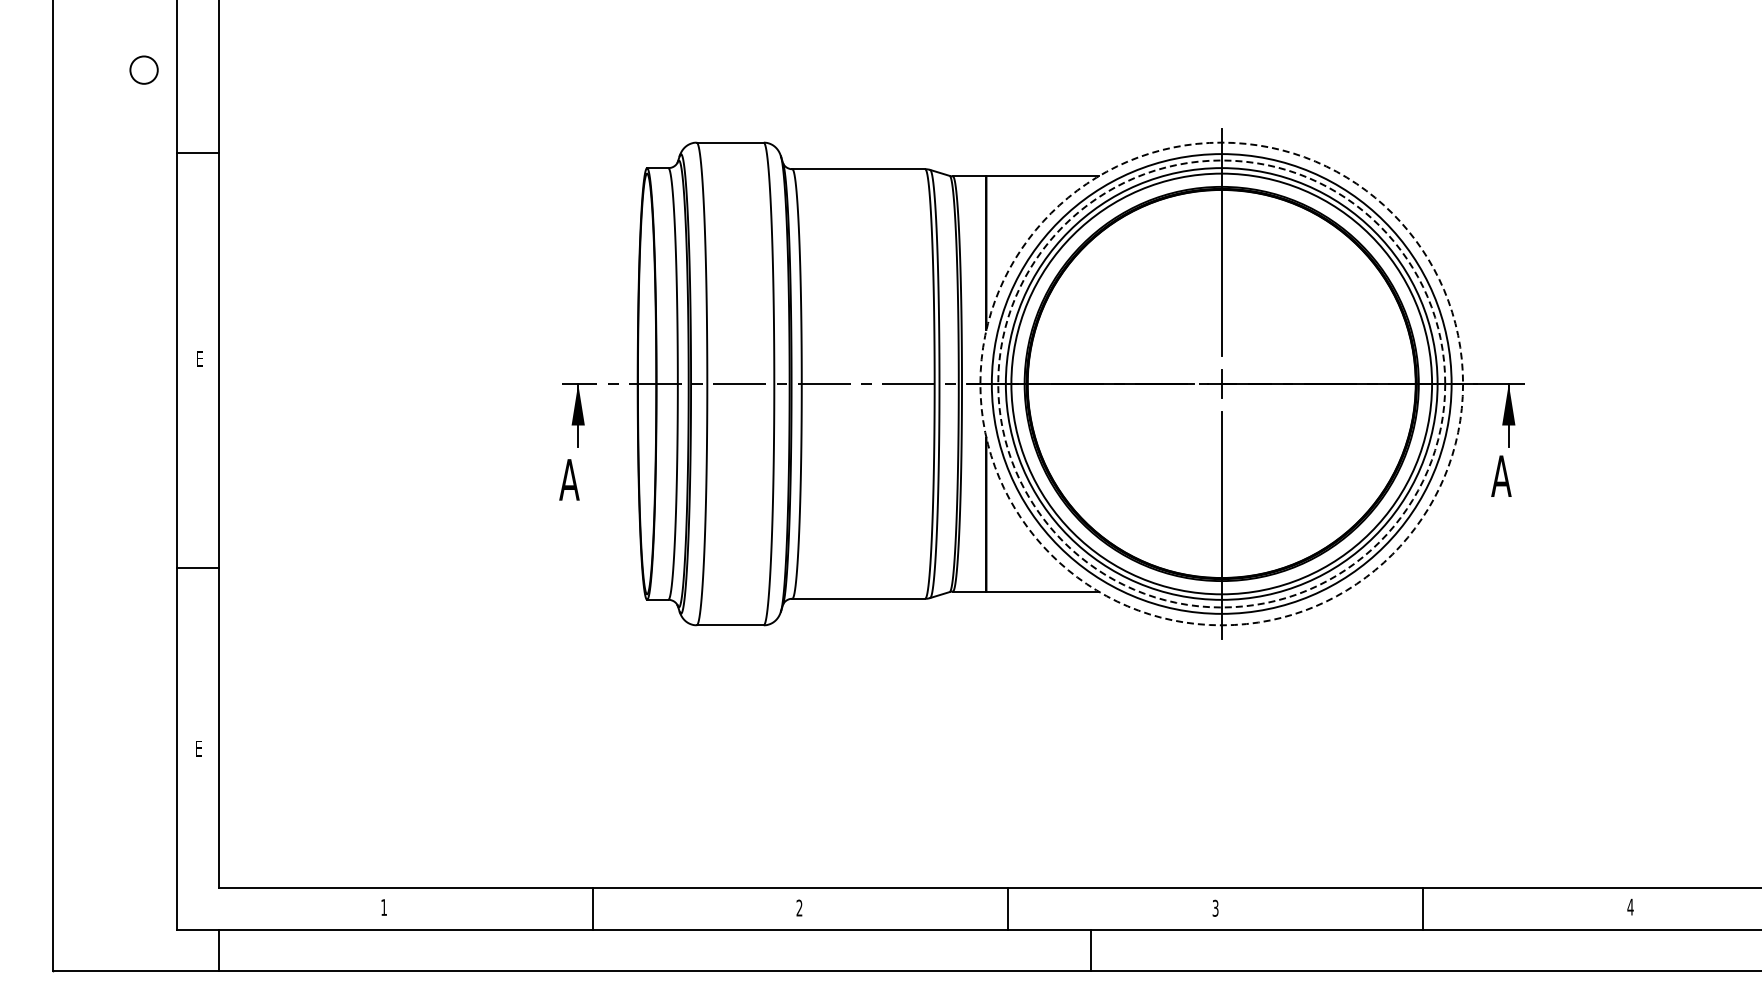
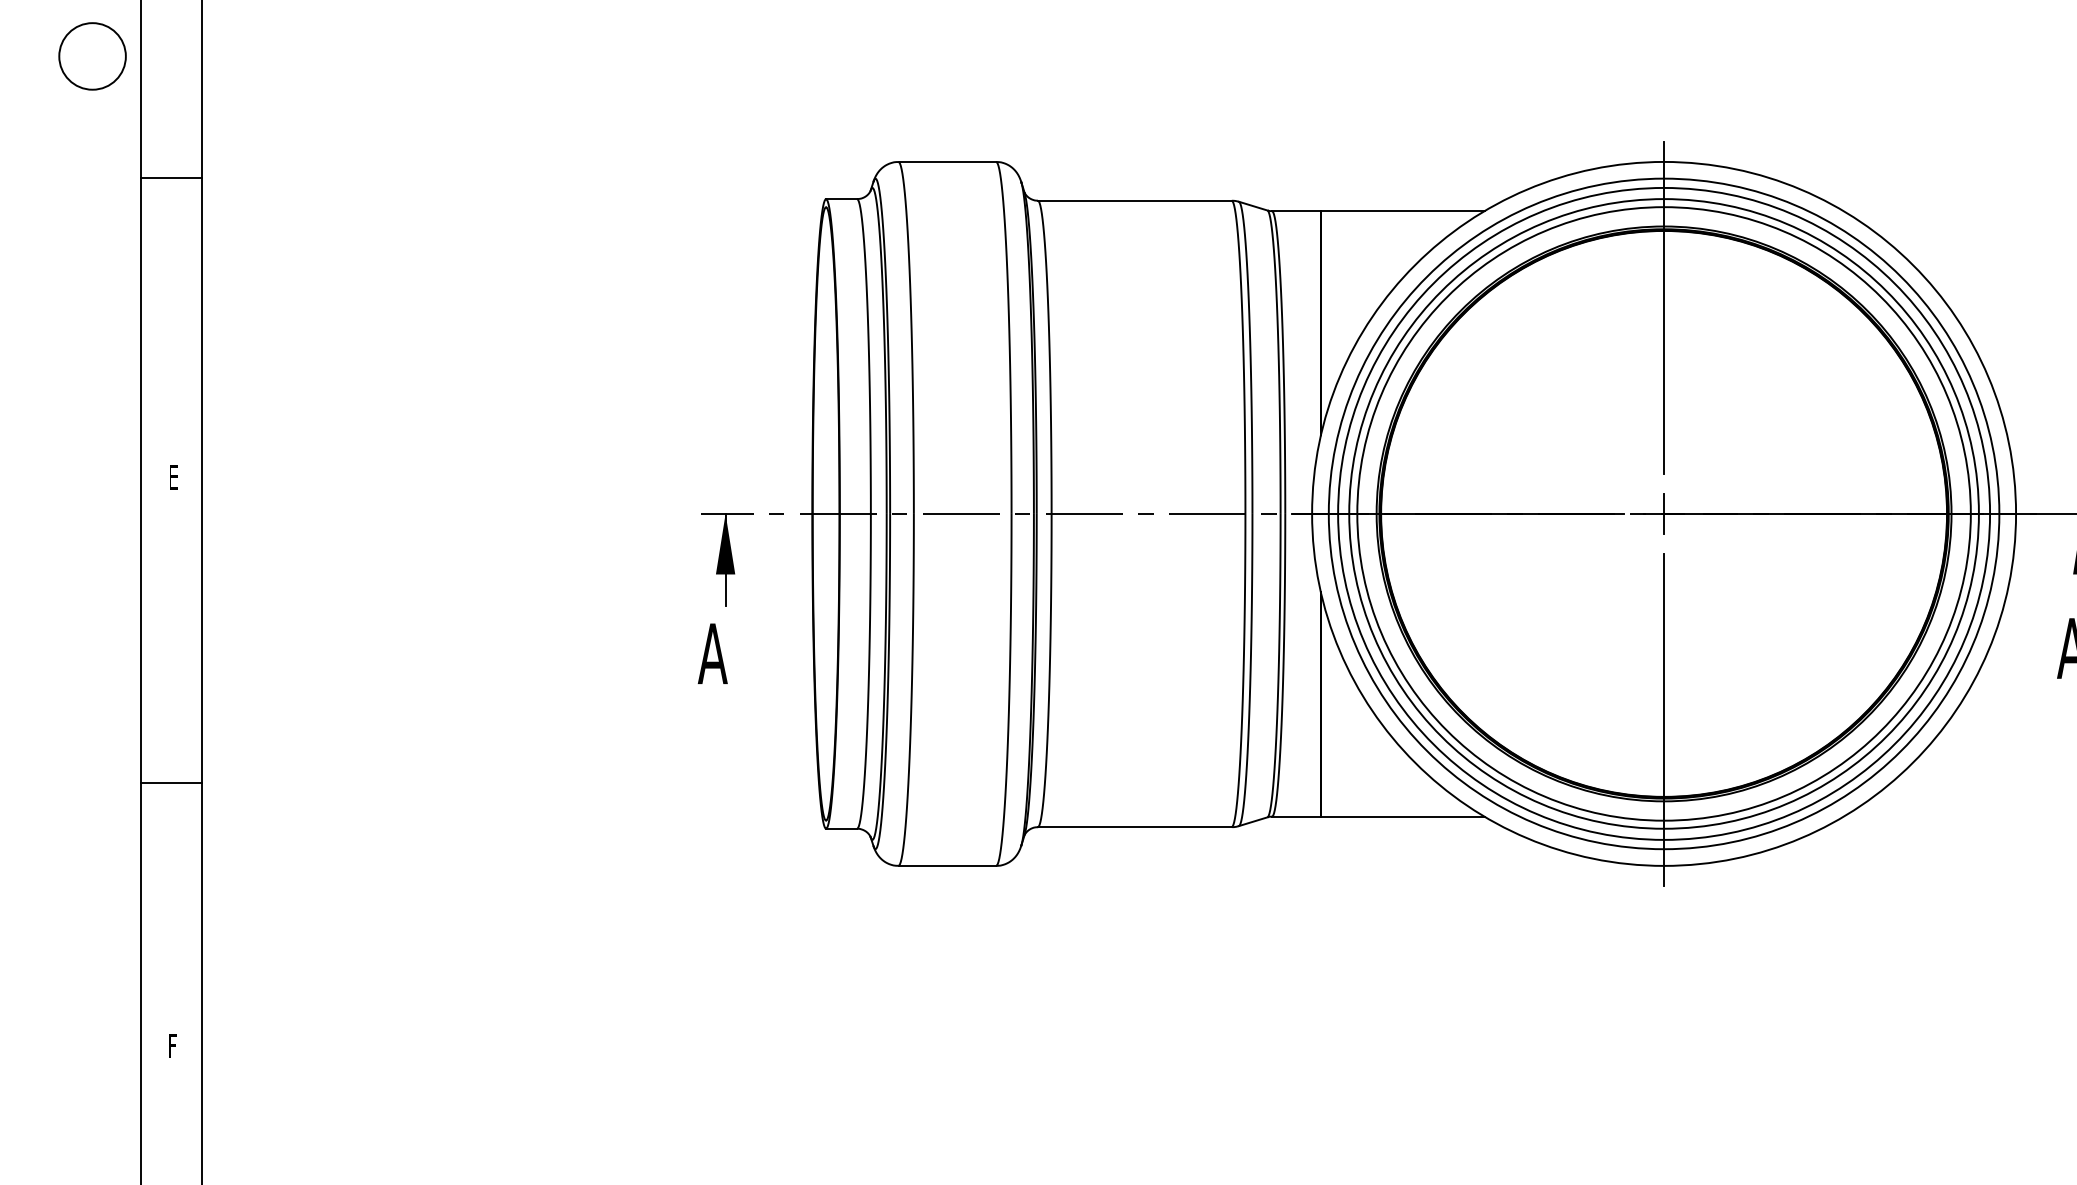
circle: (143, 69) -> (91, 55), size x1.67
circle: (1221, 383) -> (1663, 513), dashed -> solid
circle: (1221, 383) -> (1663, 513), dashed -> solid
text: (198, 748) -> (171, 1045), E -> F

